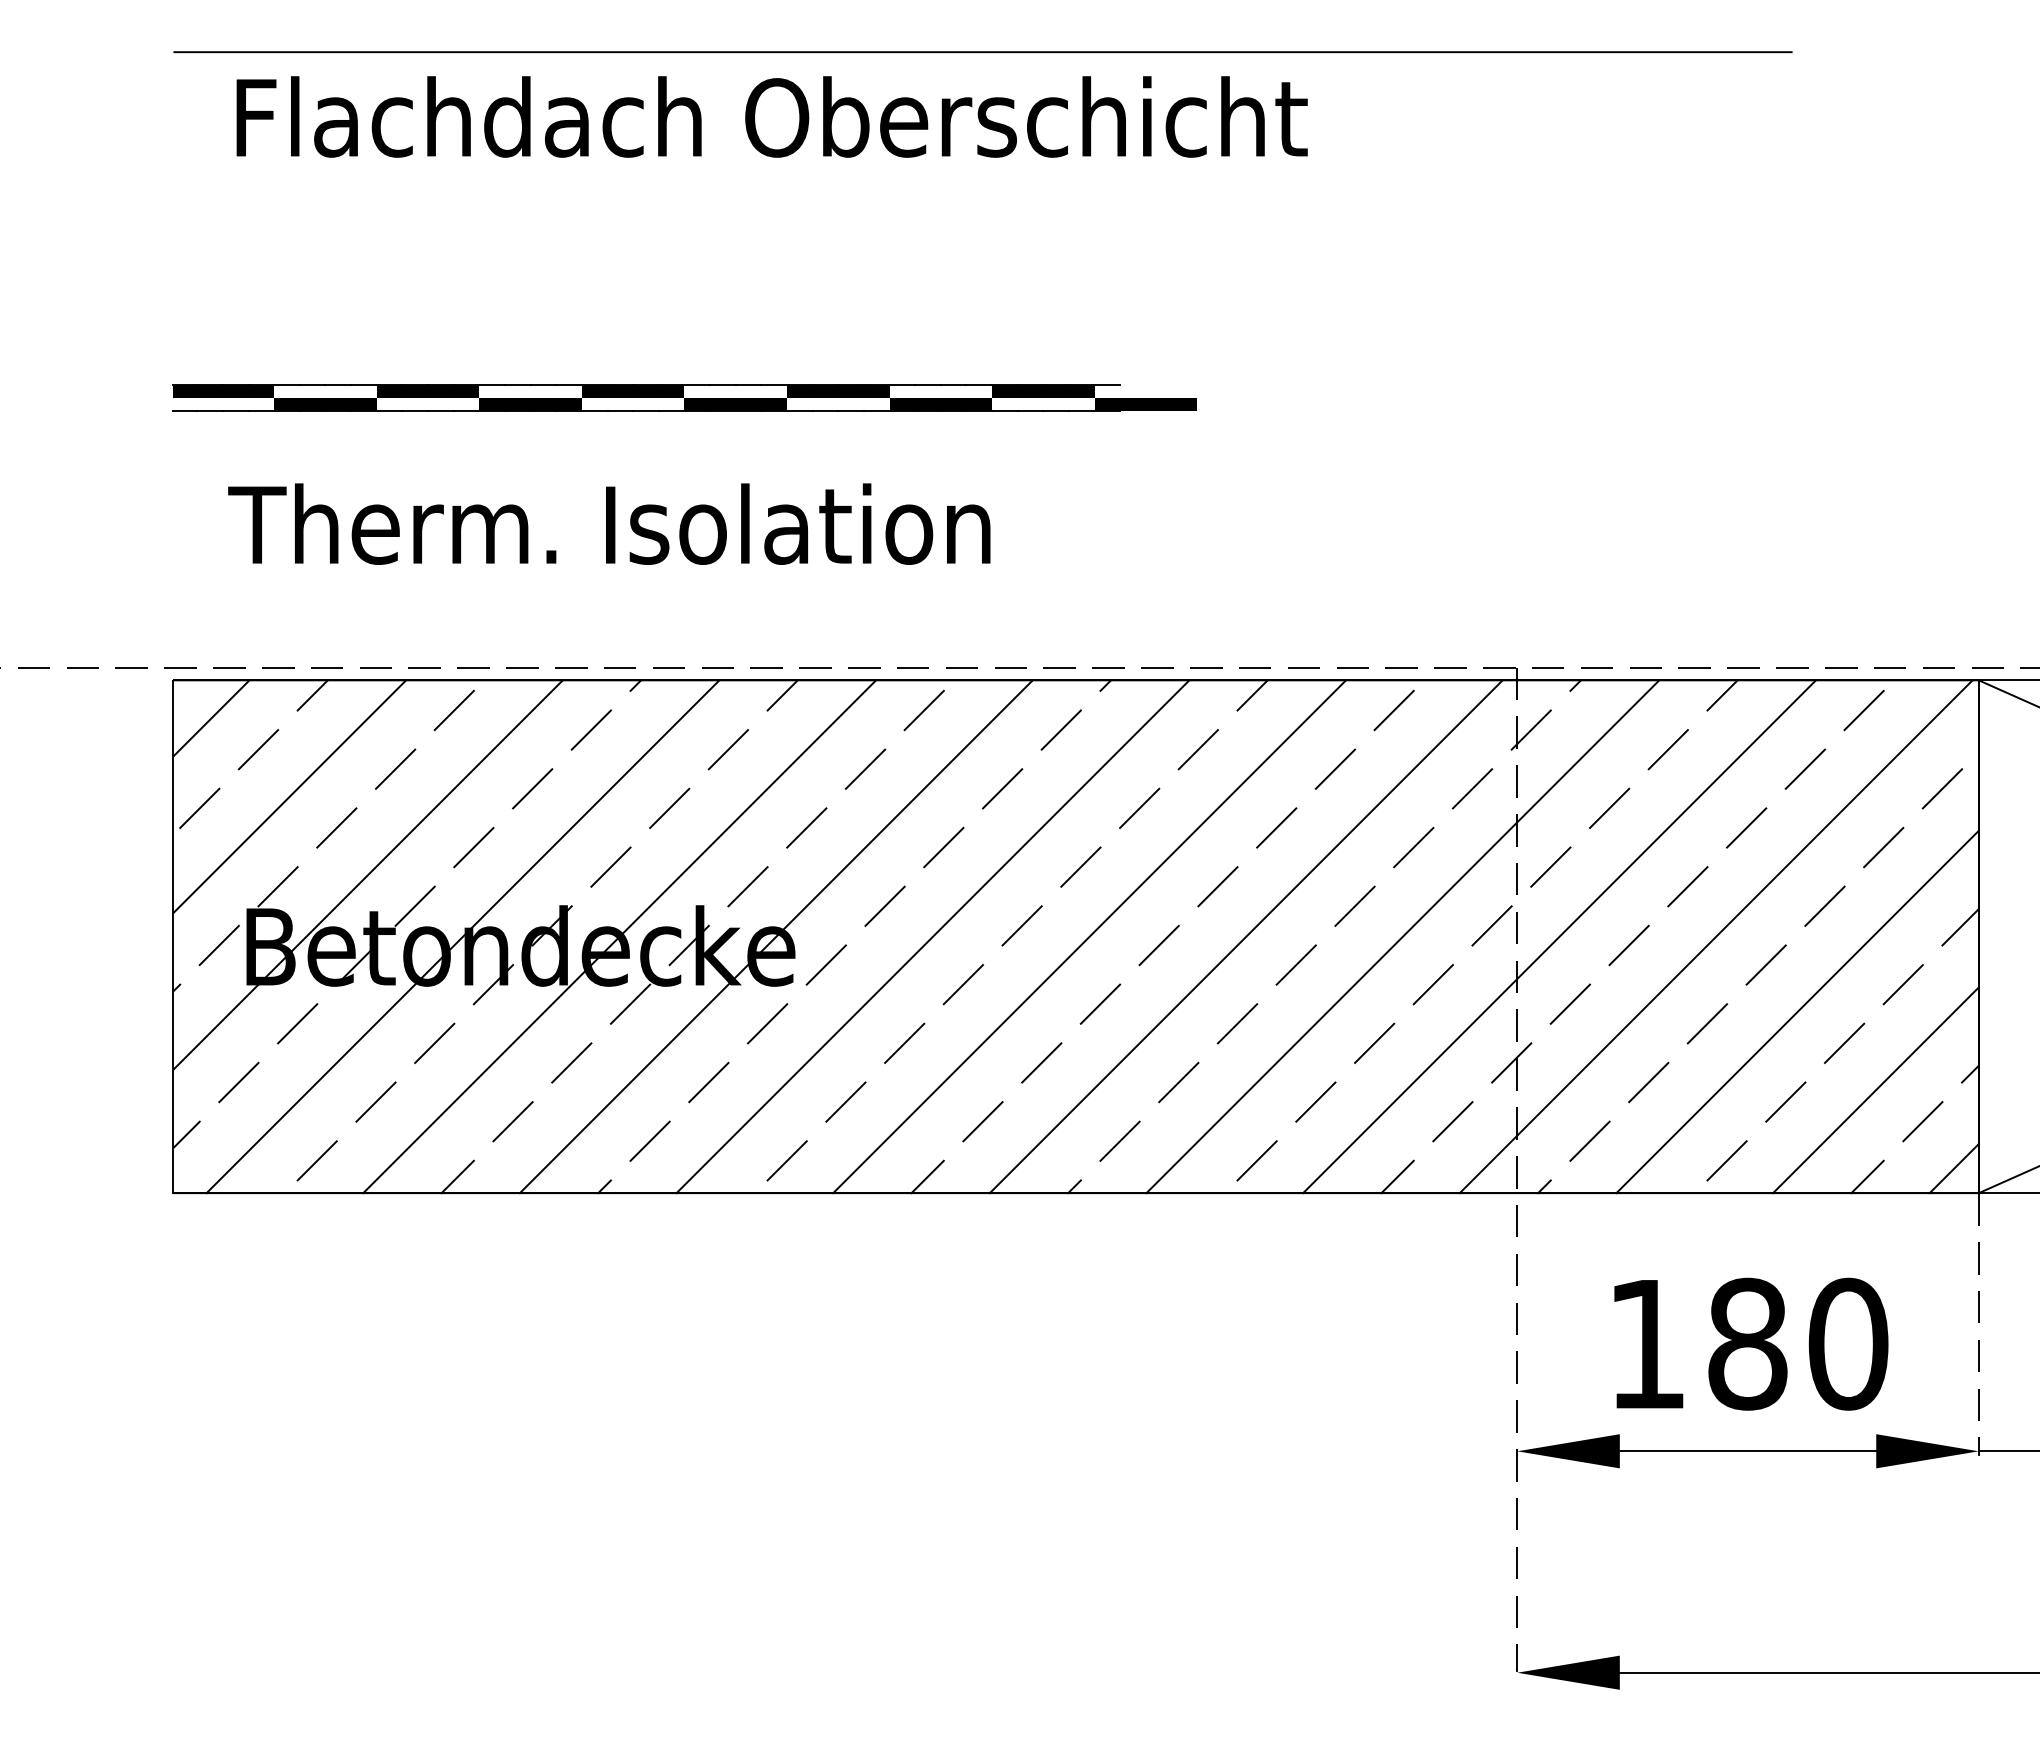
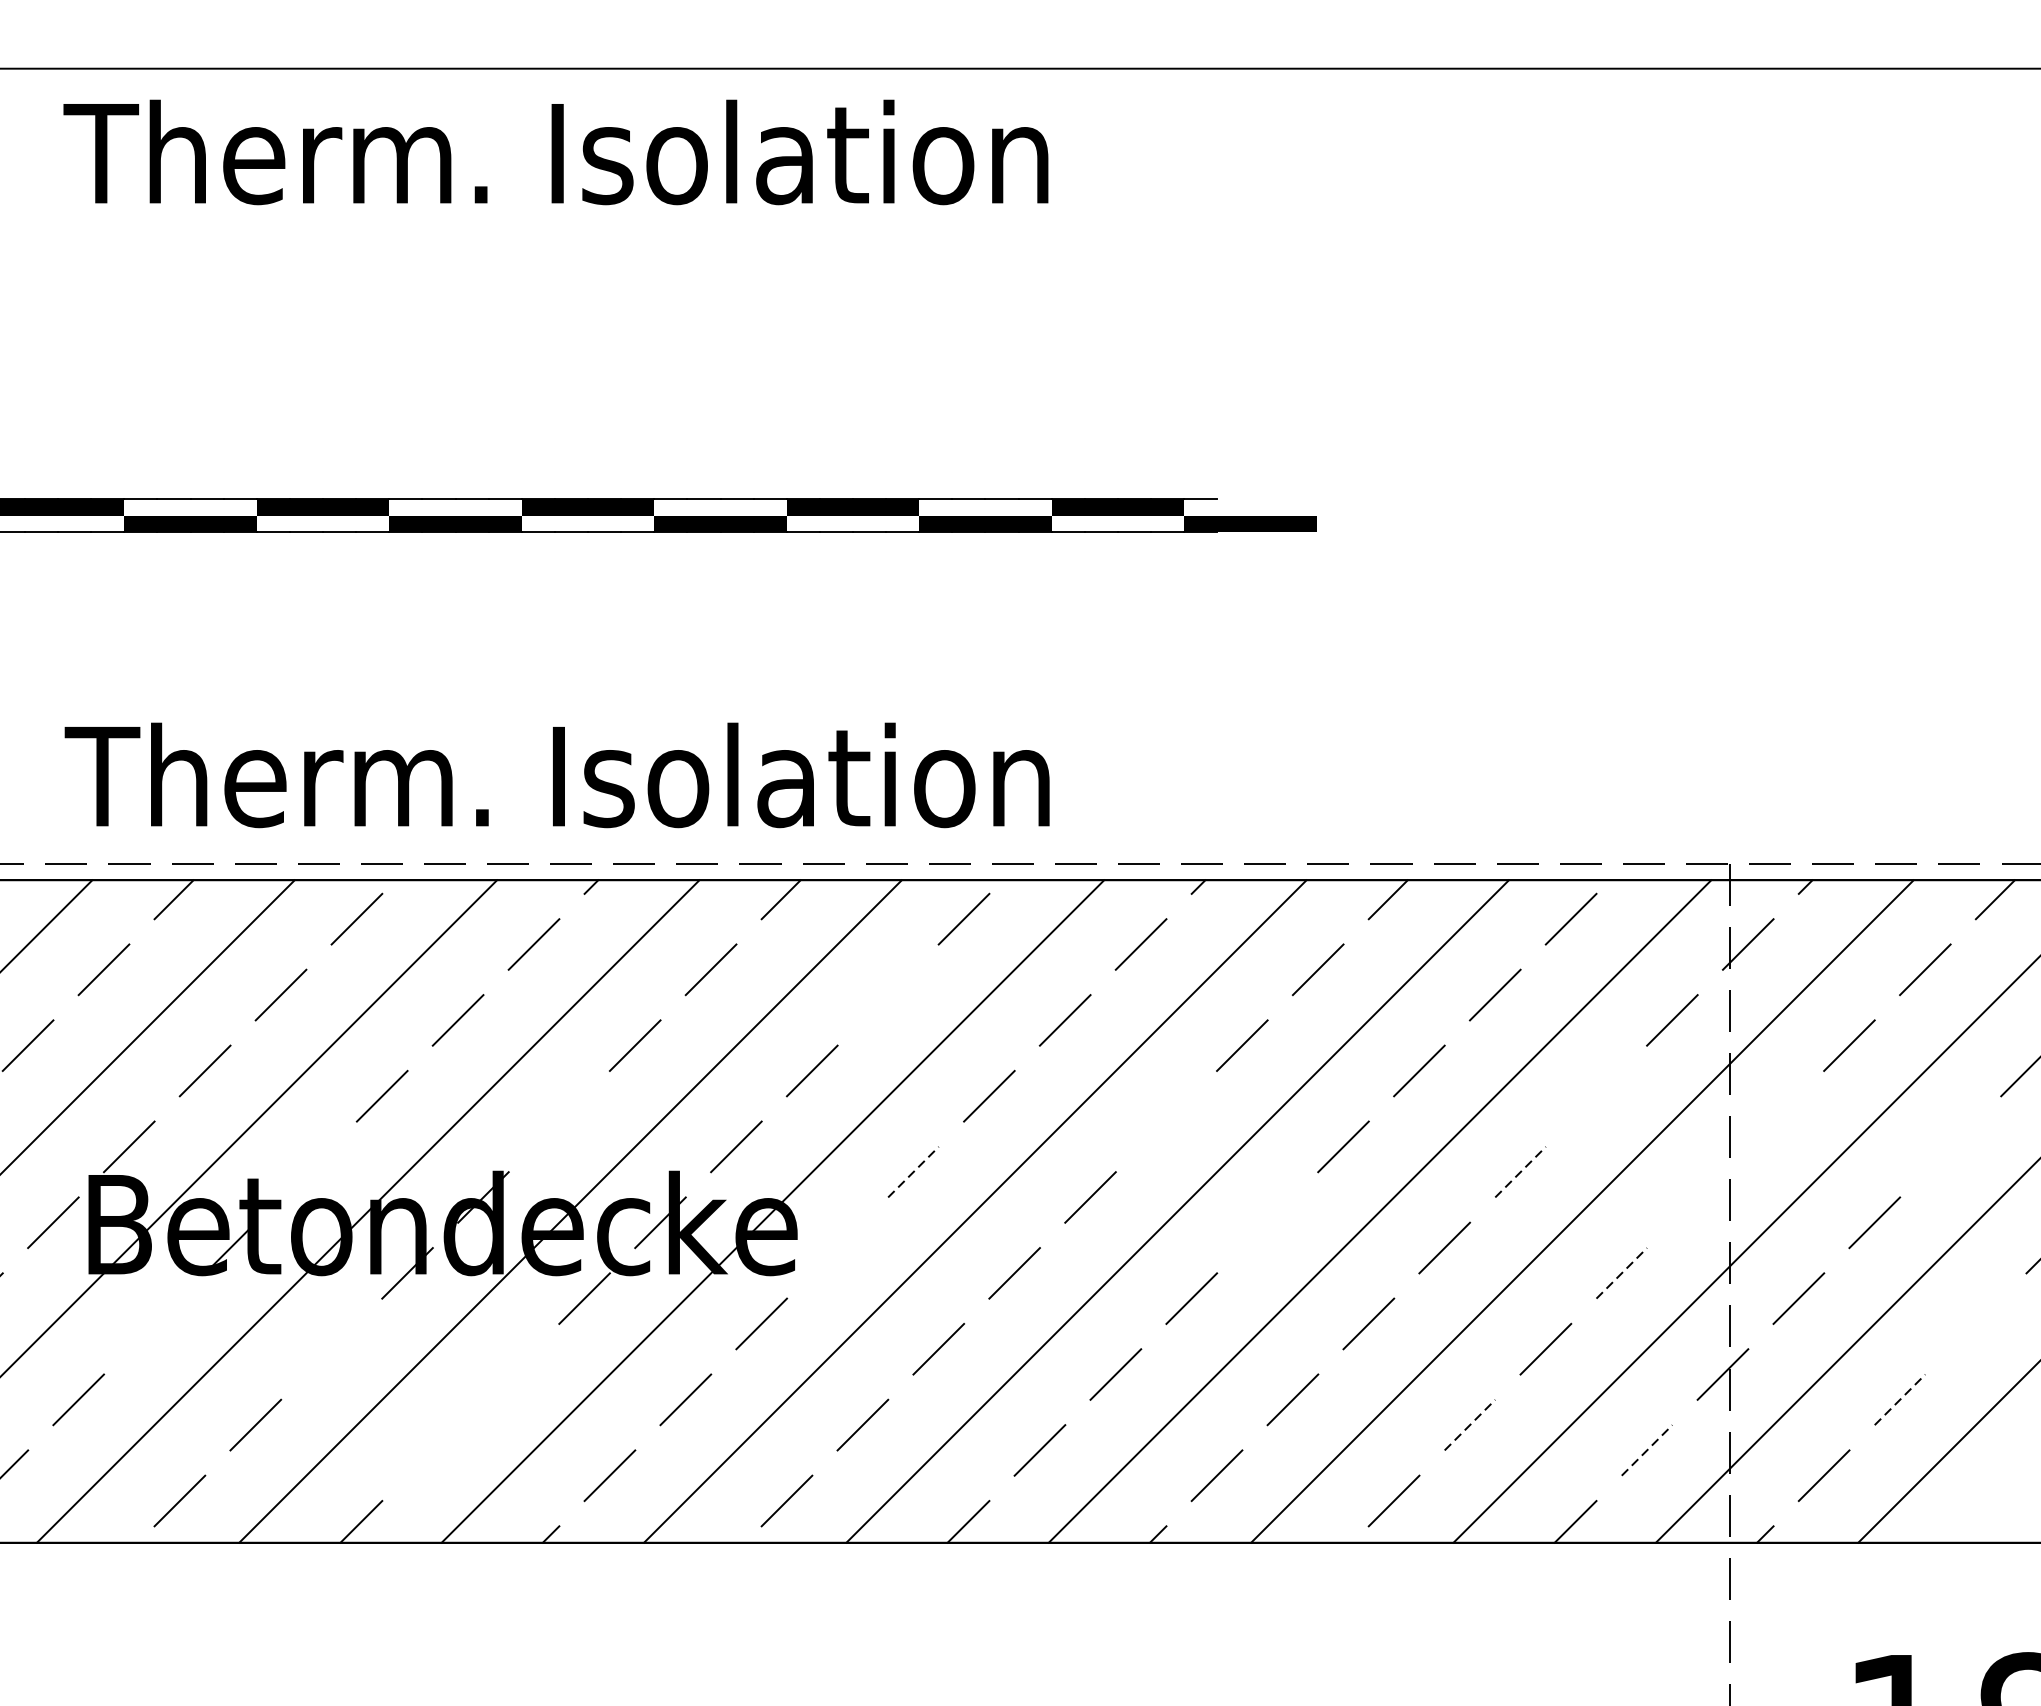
text: (767, 116) -> (761, 151), Flachdach Oberschicht -> Therm. Isolation
text: (609, 523) -> (557, 774), moved
line: (865, 768) -> (888, 994), removed
line: (1413, 847) -> (1596, 1096), removed
line: (610, 866) -> (558, 1120), removed
line: (1080, 866) -> (1165, 1120), removed
line: (1550, 866) -> (1773, 1120), removed
line: (1687, 886) -> (1950, 1146), removed
line: (414, 905) -> (305, 1171), removed
line: (885, 906) -> (914, 1172), solid -> dashed
line: (1355, 906) -> (1521, 1172), solid -> dashed
line: (1491, 925) -> (1696, 1196), removed
line: (1158, 945) -> (1266, 1222), removed
line: (825, 964) -> (836, 1247), removed
line: (1433, 984) -> (1621, 1273), solid -> dashed
line: (297, 1023) -> (154, 1323), removed
line: (1707, 1023) -> (1975, 1323), removed
line: (434, 1042) -> (331, 1348), removed
line: (571, 1062) -> (508, 1373), removed
line: (1648, 1082) -> (1899, 1399), solid -> dashed
line: (1315, 1102) -> (1469, 1425), solid -> dashed
line: (512, 1121) -> (432, 1450), removed
line: (1452, 1121) -> (1646, 1450), solid -> dashed
line: (1726, 1160) -> (2000, 1500), removed

